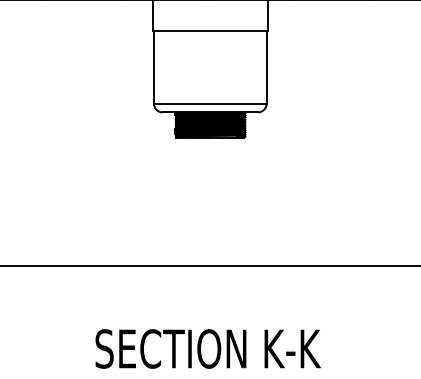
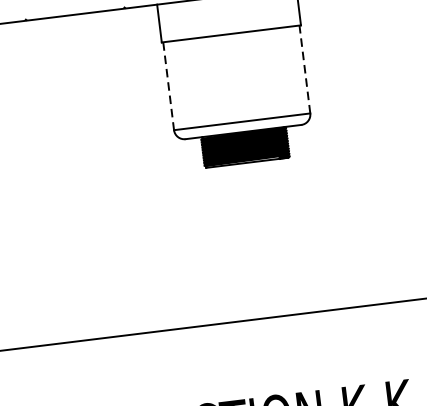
line: (266, 67) -> (304, 69), solid -> dashed
line: (154, 68) -> (169, 87), solid -> dashed

